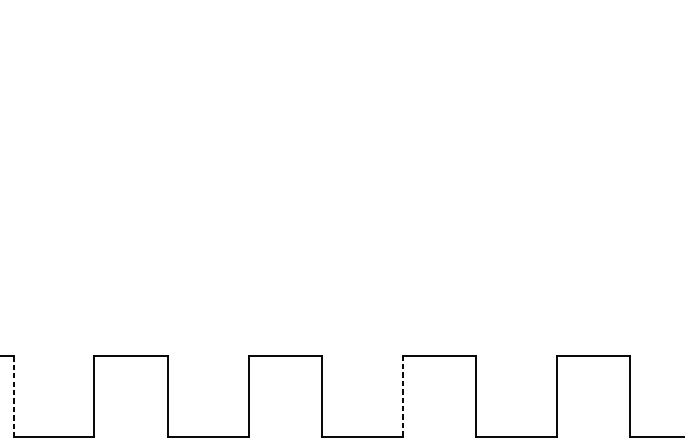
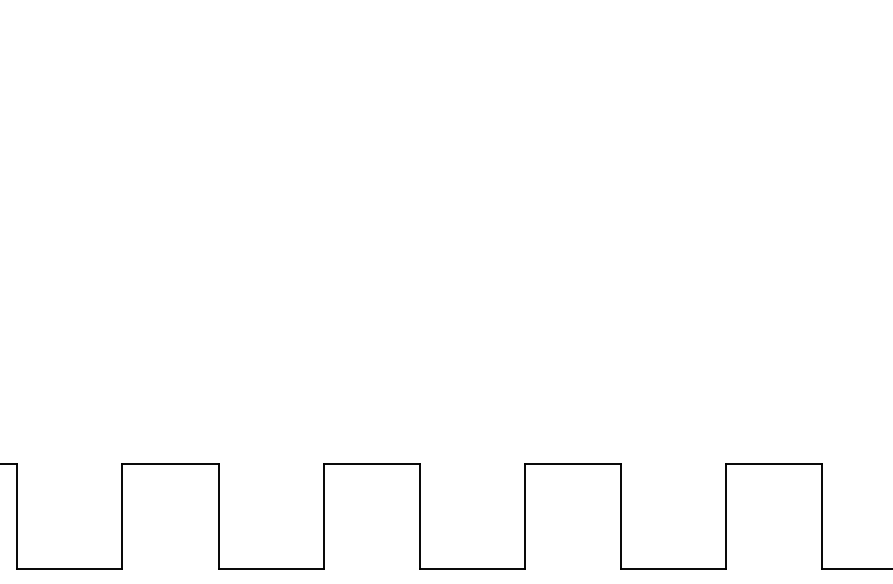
line: (13, 396) -> (17, 517), dashed -> solid
line: (403, 396) -> (525, 516), dashed -> solid

